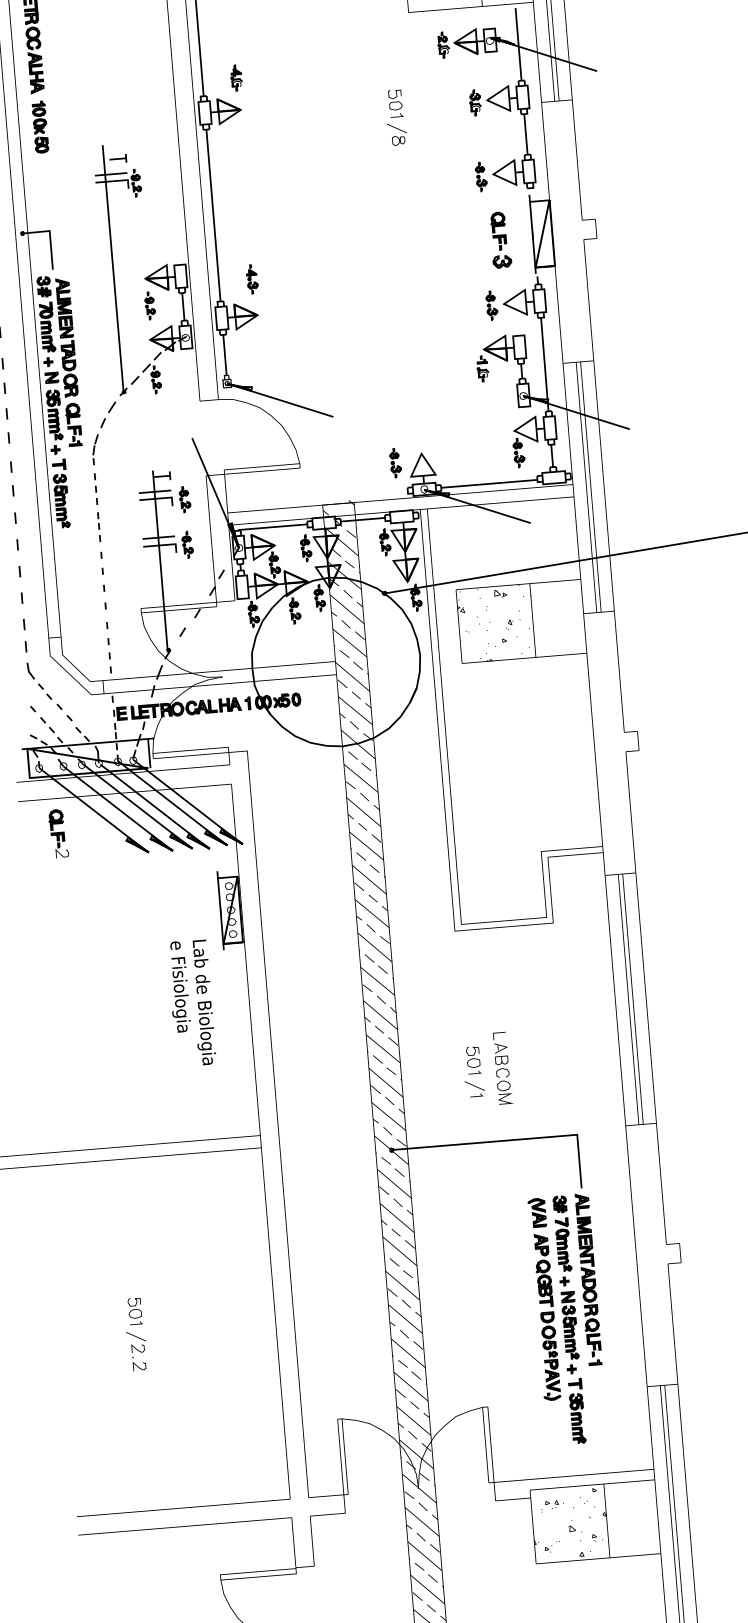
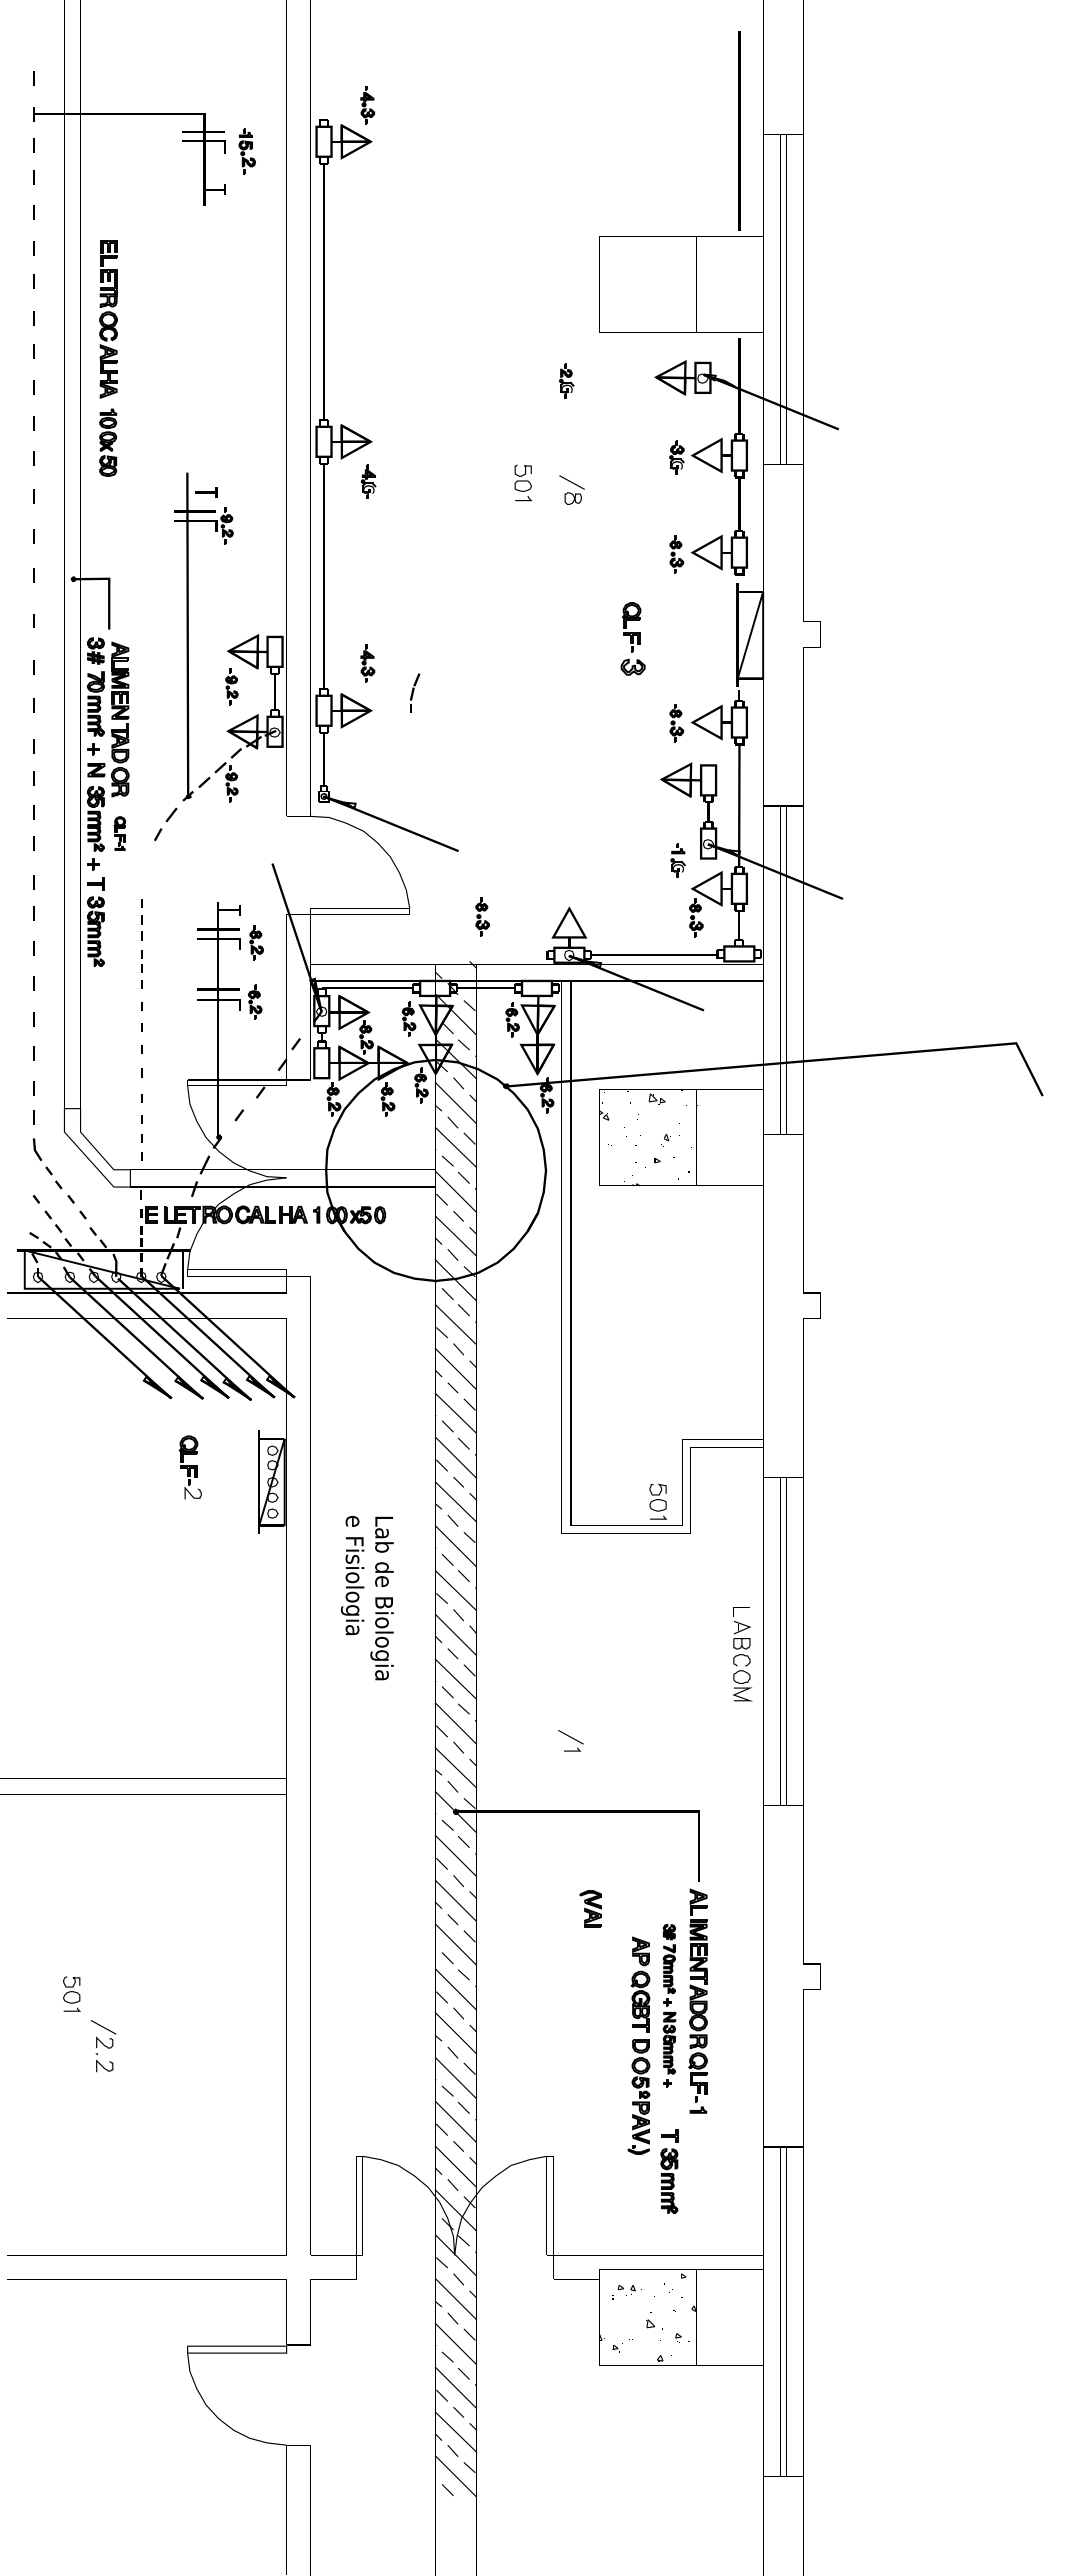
part: (443, 44) -> (566, 380), moved
part: (236, 77) -> (368, 481), moved
part: (395, 103) -> (523, 482), moved
part: (500, 239) -> (632, 638), moved
part: (482, 368) -> (677, 860), moved
part: (73, 424) -> (119, 833), size x0.6
part: (96, 448) -> (415, 692), moved
part: (395, 462) -> (482, 916), moved
part: (58, 833) -> (189, 1467), moved
text: (191, 1003) -> (367, 1598), moved
part: (473, 1060) -> (658, 1501), moved
part: (502, 1068) -> (742, 1654), moved
part: (537, 1212) -> (590, 1908), moved
part: (566, 1284) -> (669, 2005), size x0.7
part: (134, 1310) -> (71, 1993), moved

